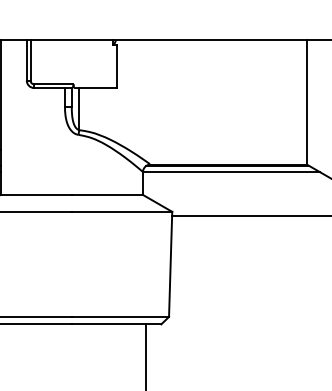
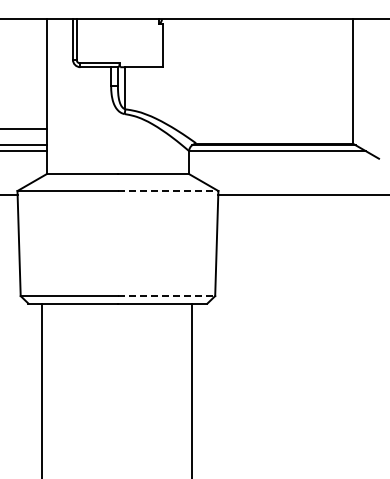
line: (122, 212) -> (168, 191), solid -> dashed
line: (120, 317) -> (166, 296), solid -> dashed

